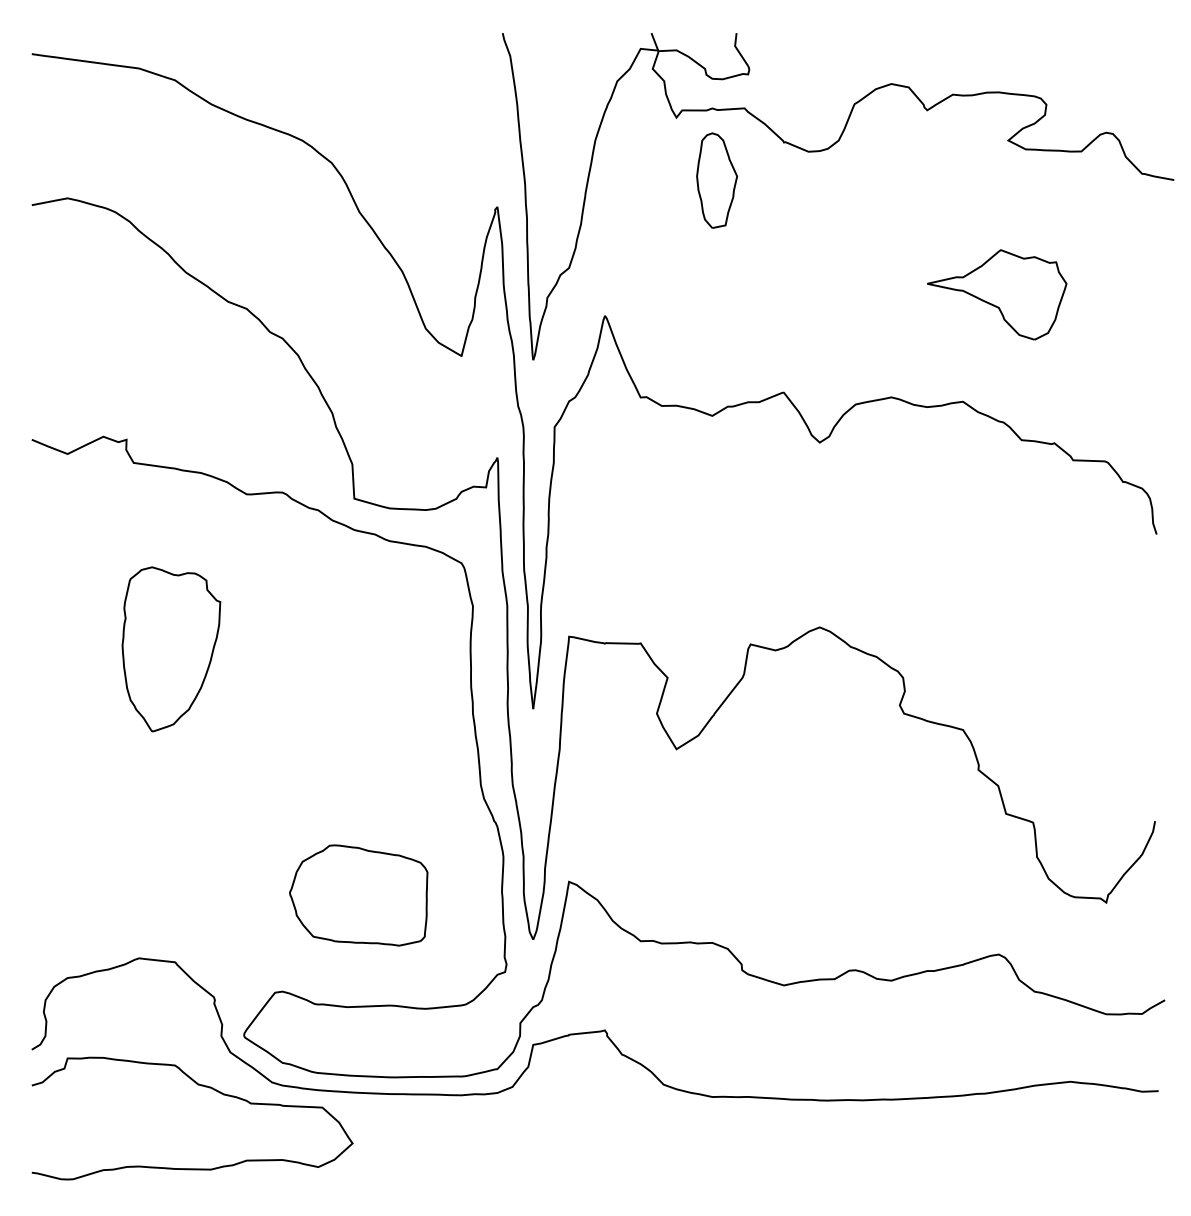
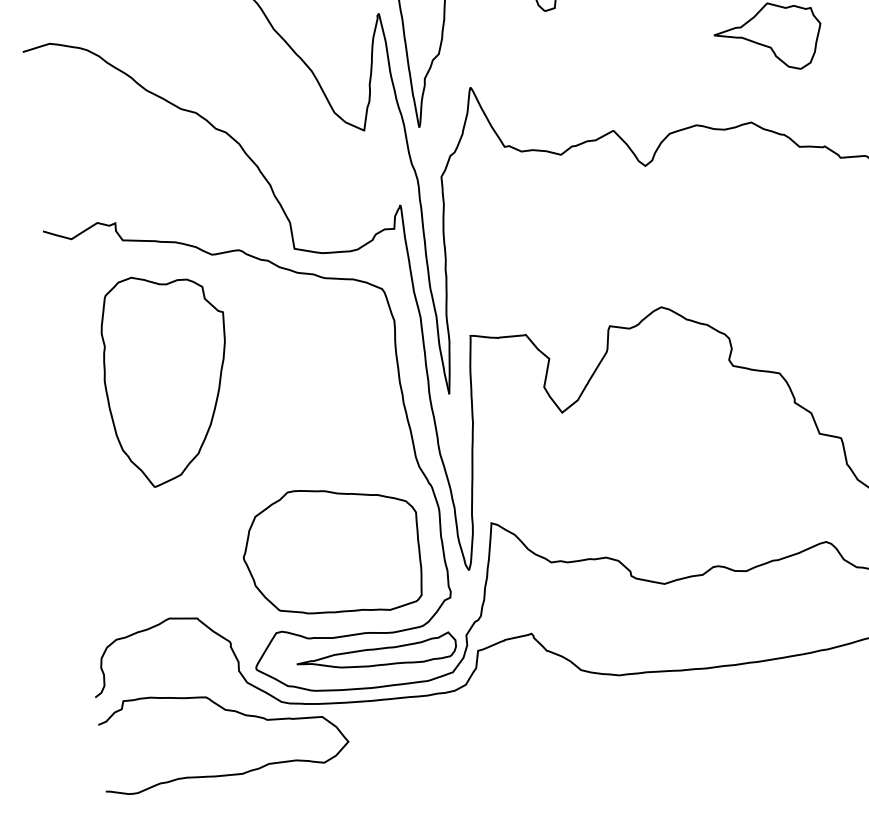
part: (171, 649) -> (167, 379), size x1.67
part: (358, 895) -> (331, 551), size x1.67
part: (401, 1033) -> (376, 653), added

